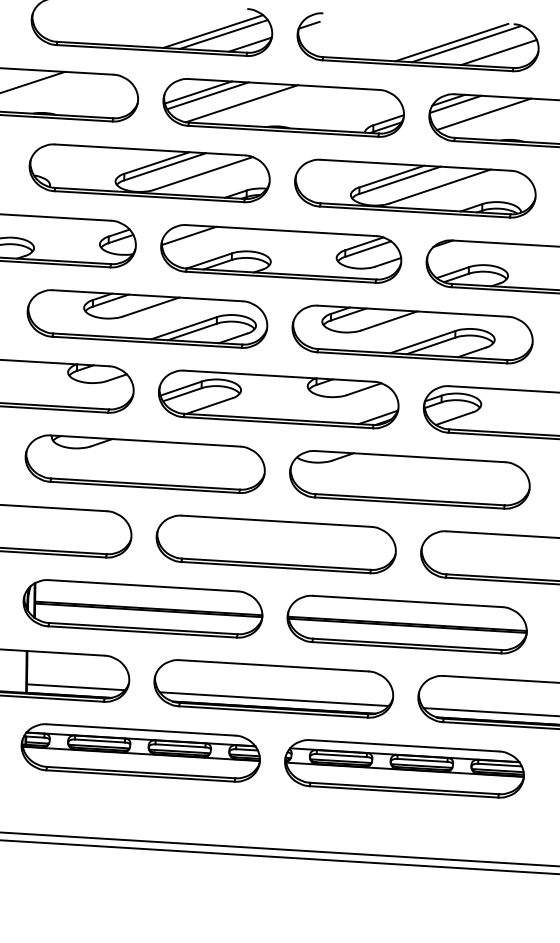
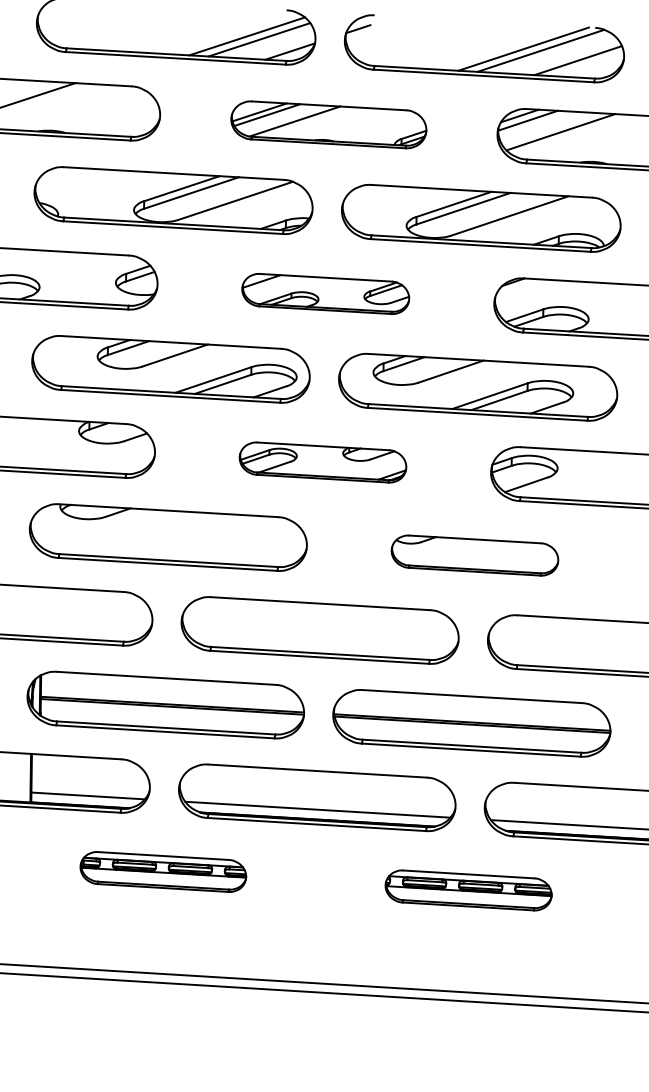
part: (283, 107) -> (328, 124), size x0.7
part: (280, 253) -> (325, 293), size x0.6
part: (278, 399) -> (322, 462), size x0.6
part: (409, 479) -> (474, 555), size x0.6
part: (141, 752) -> (163, 871), size x0.6
part: (404, 768) -> (468, 890), size x0.6

